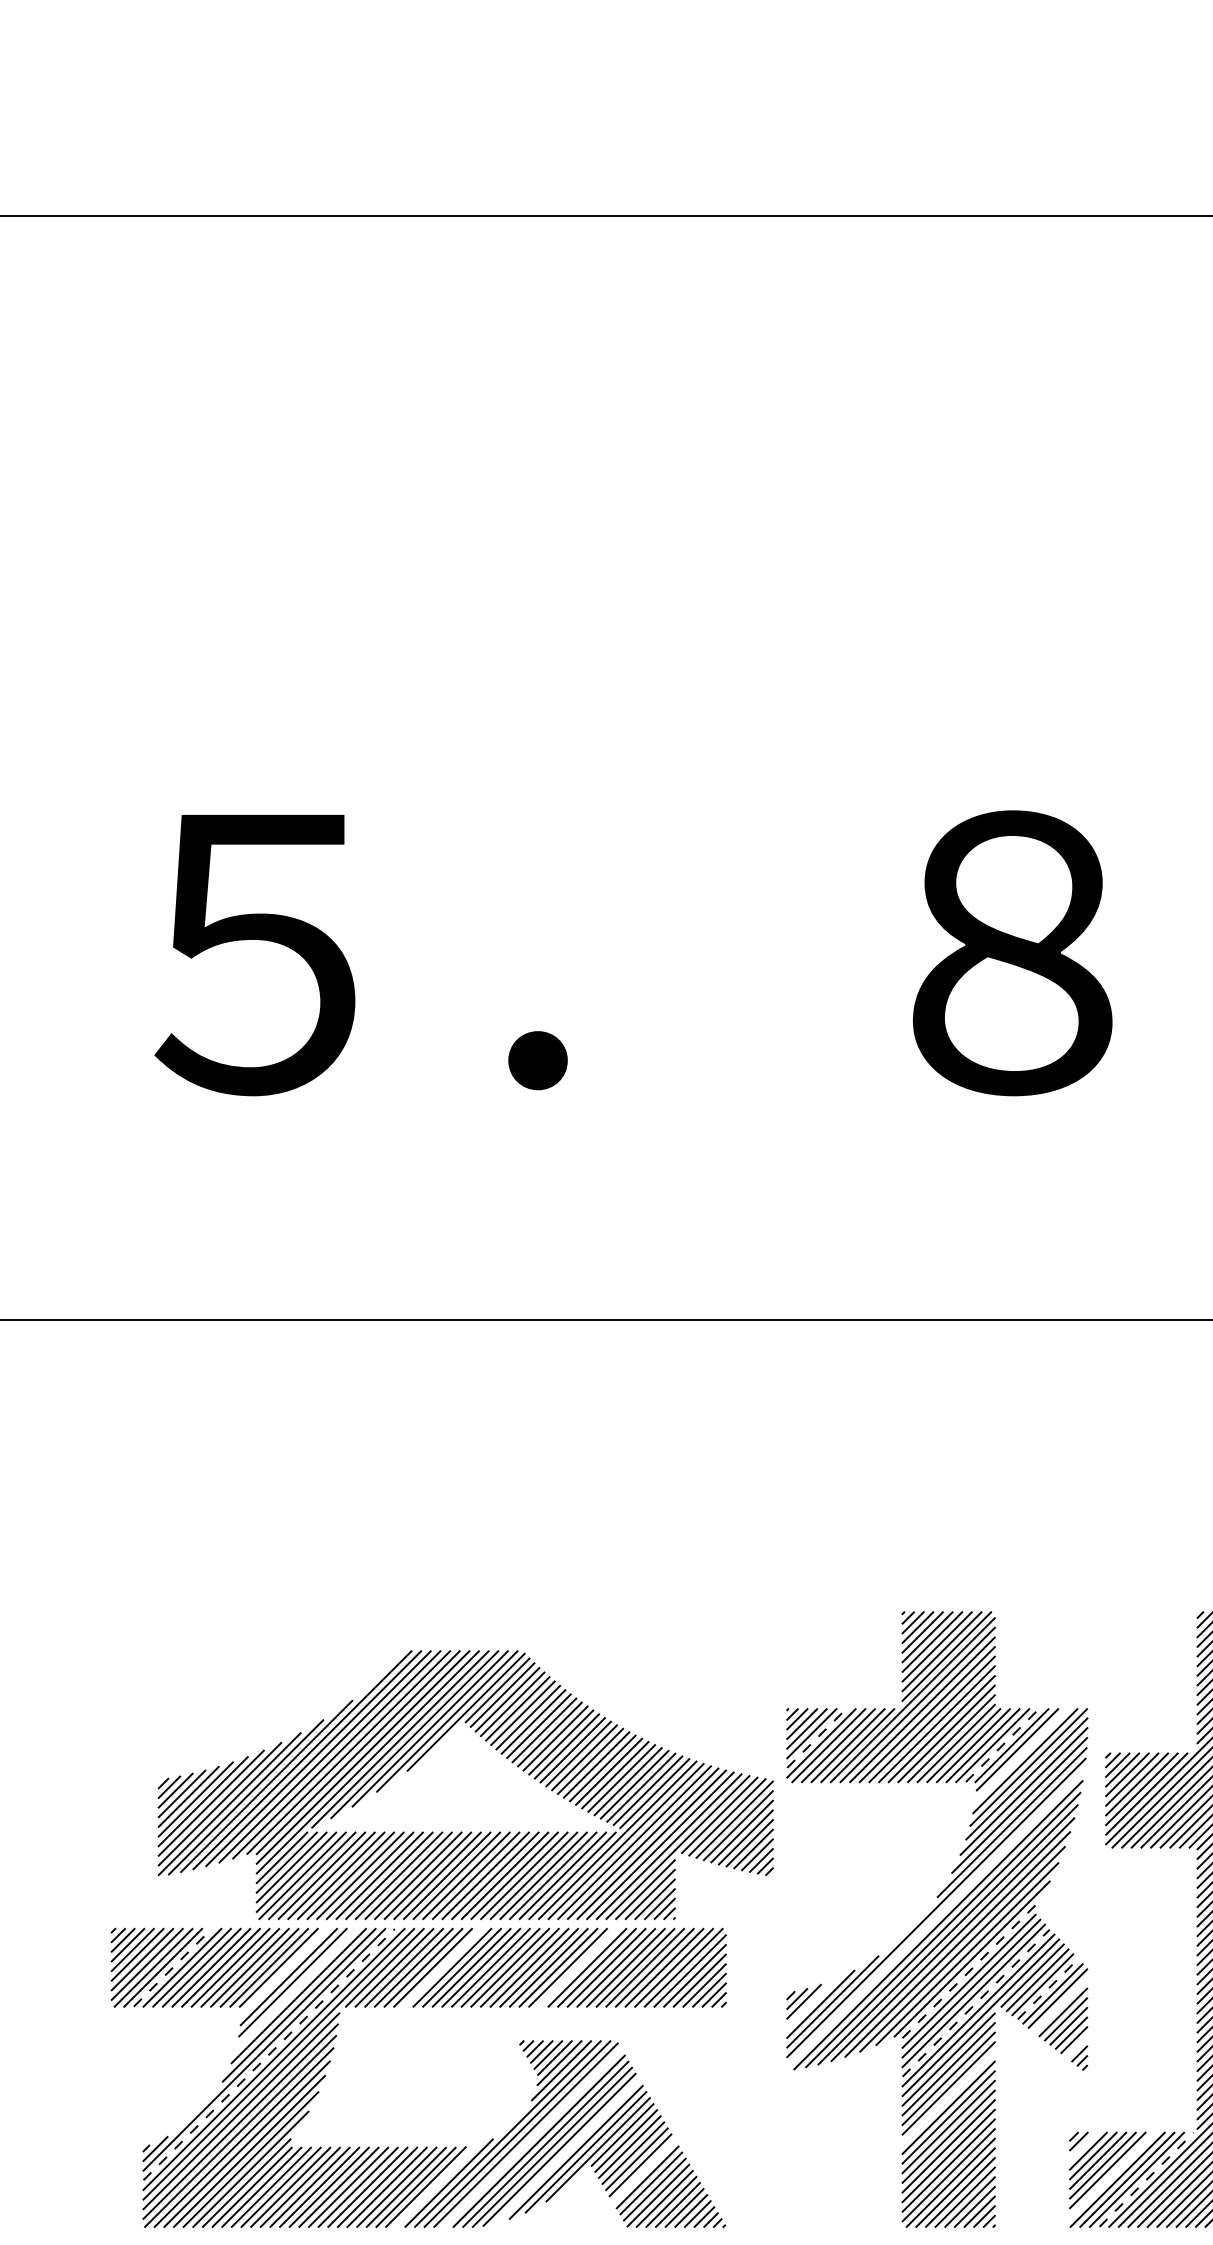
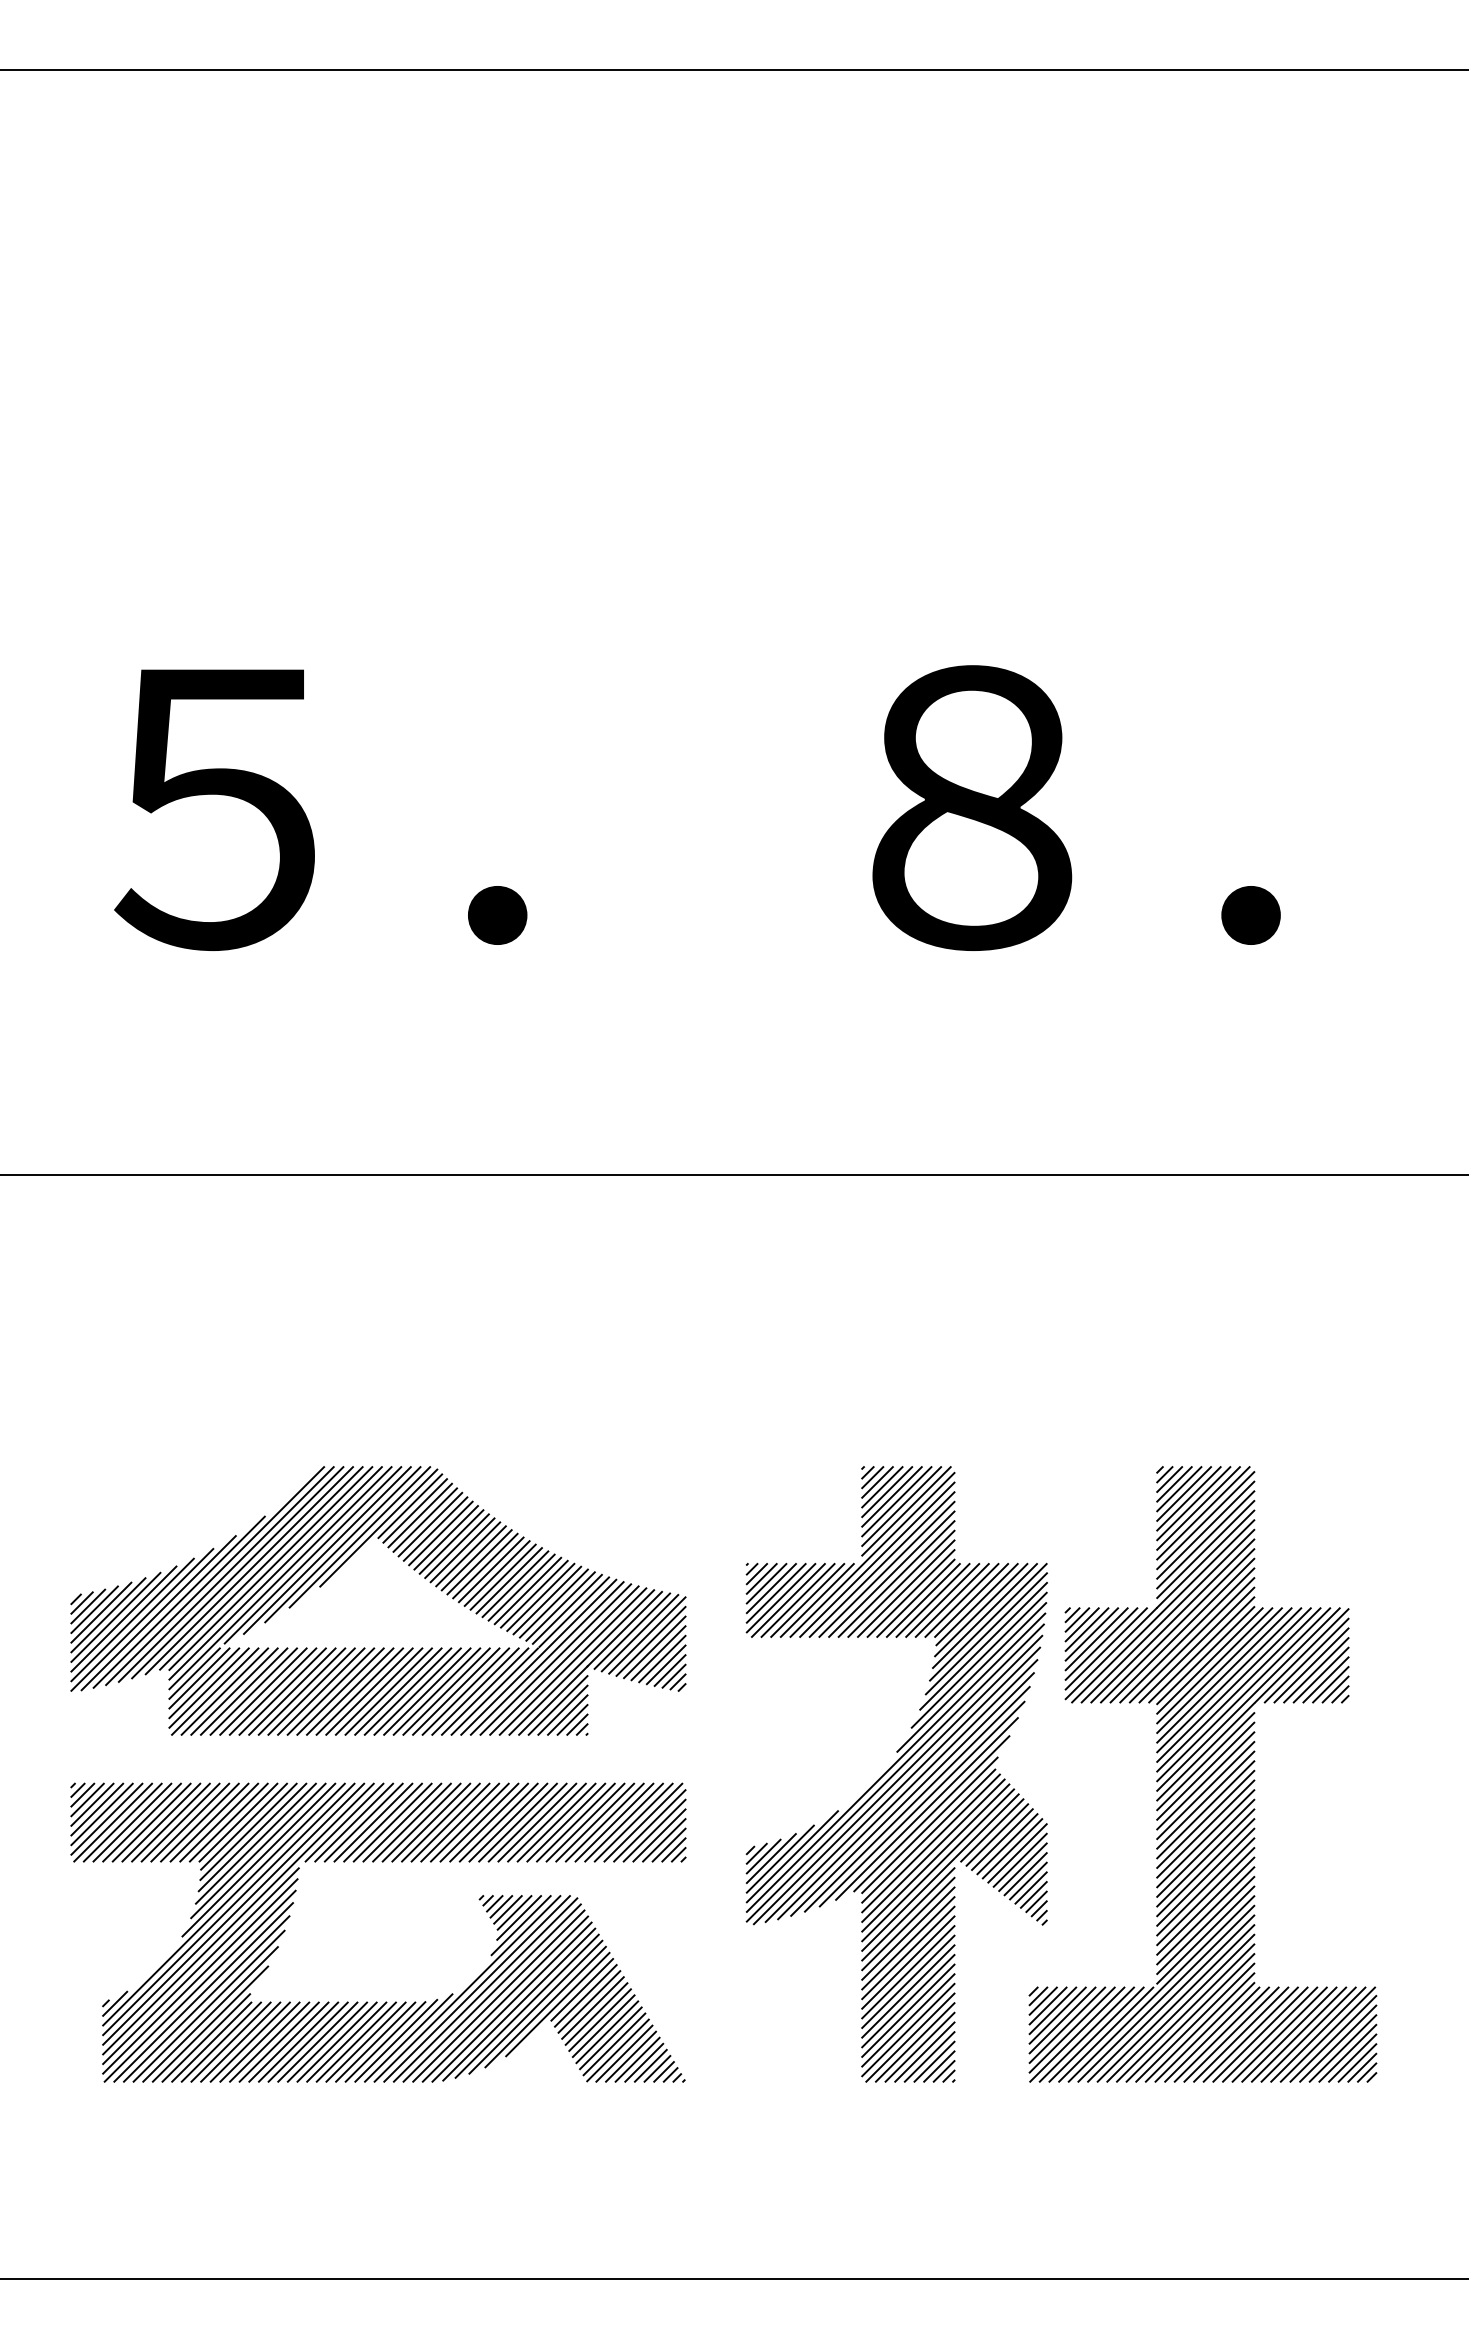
line: (816, 1738) -> (776, 1593), dashed -> solid
line: (1001, 1745) -> (961, 1600), dashed -> solid
part: (496, 1750) -> (409, 1566), moved
line: (1021, 1755) -> (981, 1610), added
line: (934, 1917) -> (894, 1772), added
line: (172, 1967) -> (132, 1822), dashed -> solid
line: (442, 1967) -> (402, 1822), added
line: (577, 1967) -> (537, 1822), added
line: (969, 1970) -> (929, 1825), dashed -> solid
line: (283, 1971) -> (243, 1826), added
line: (295, 1988) -> (255, 1843), added
line: (1047, 1988) -> (1007, 1843), dashed -> solid
line: (976, 2002) -> (936, 1857), dashed -> solid
line: (810, 2003) -> (770, 1858), added
line: (1059, 2004) -> (1019, 1859), added
line: (1076, 2046) -> (1036, 1901), added
line: (268, 2054) -> (228, 1909), dashed -> solid
line: (948, 2097) -> (908, 1952), added
line: (531, 2137) -> (491, 1992), added
line: (1082, 2145) -> (1042, 2000), added
line: (566, 2150) -> (526, 2005), added
line: (643, 2171) -> (603, 2026), added
line: (1111, 2174) -> (1071, 2029), added
line: (1146, 2179) -> (1106, 2034), dashed -> solid
line: (436, 2185) -> (396, 2040), added

